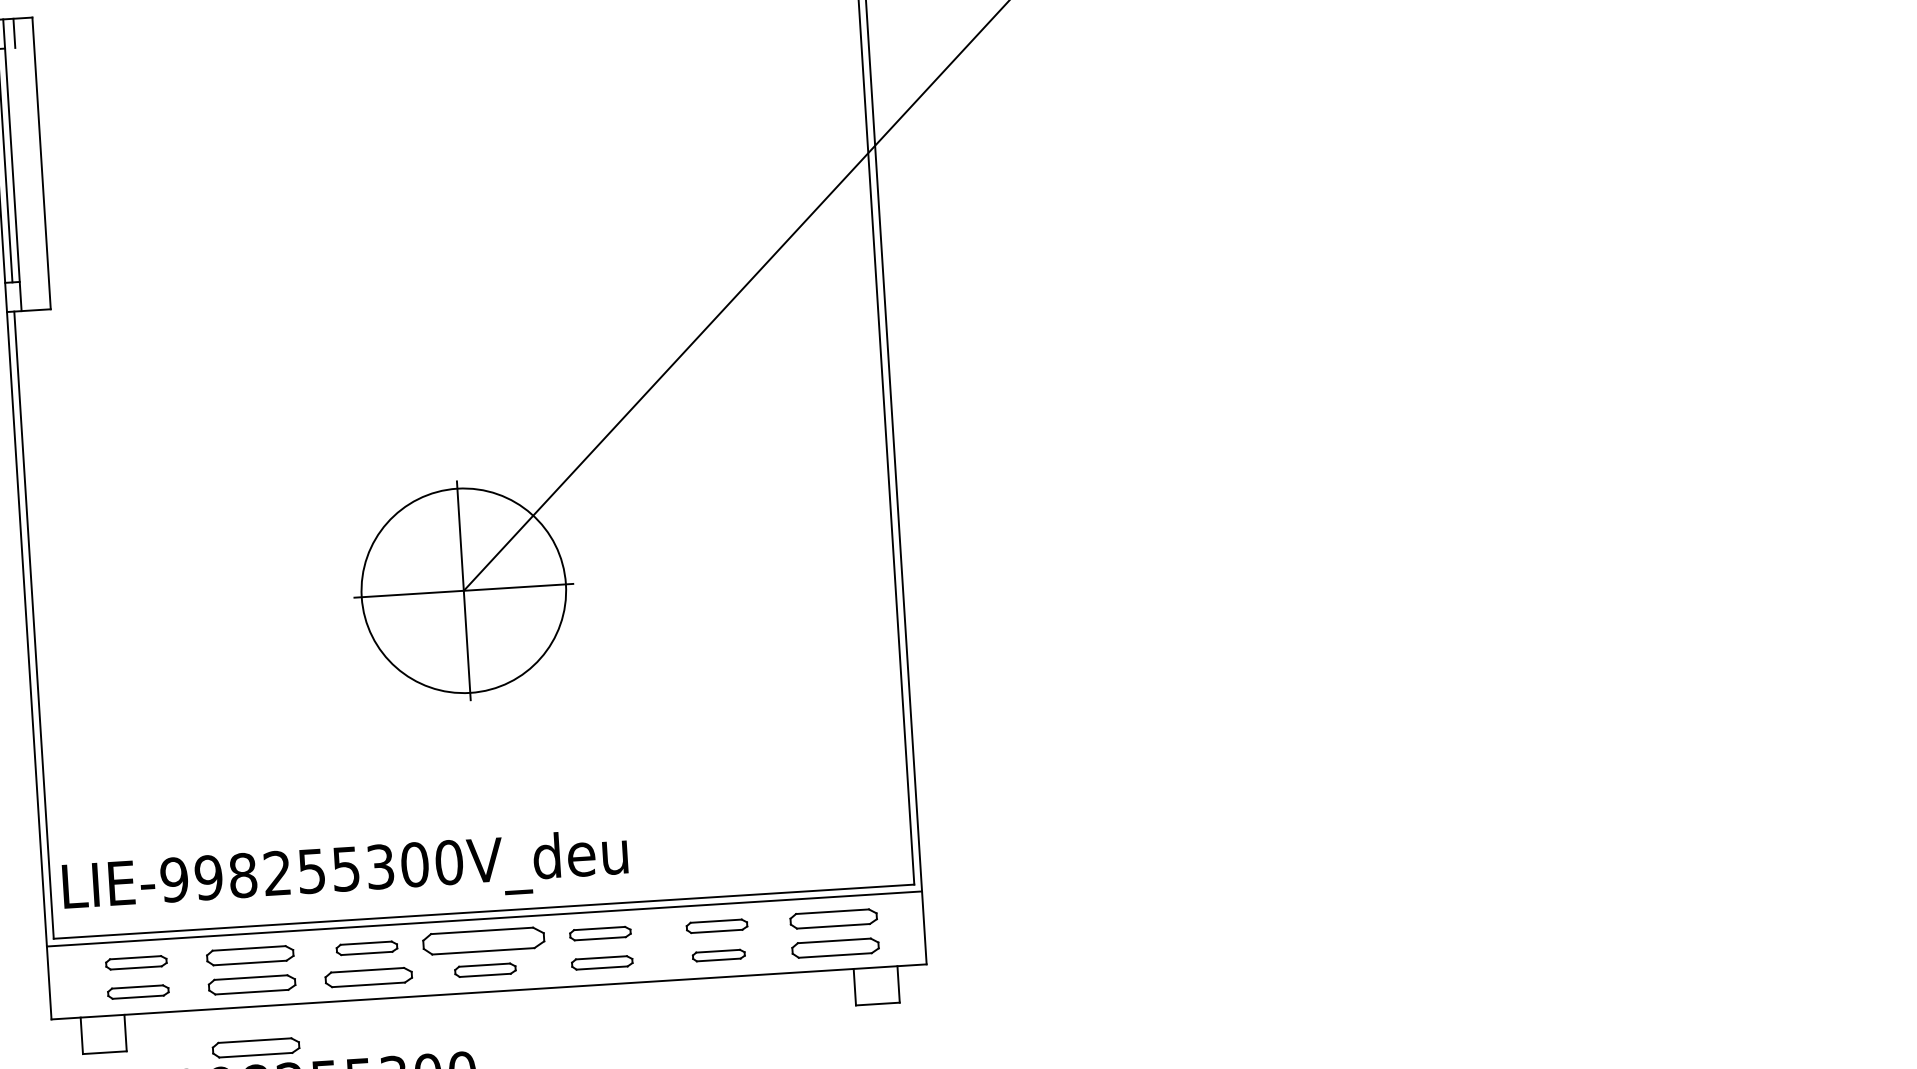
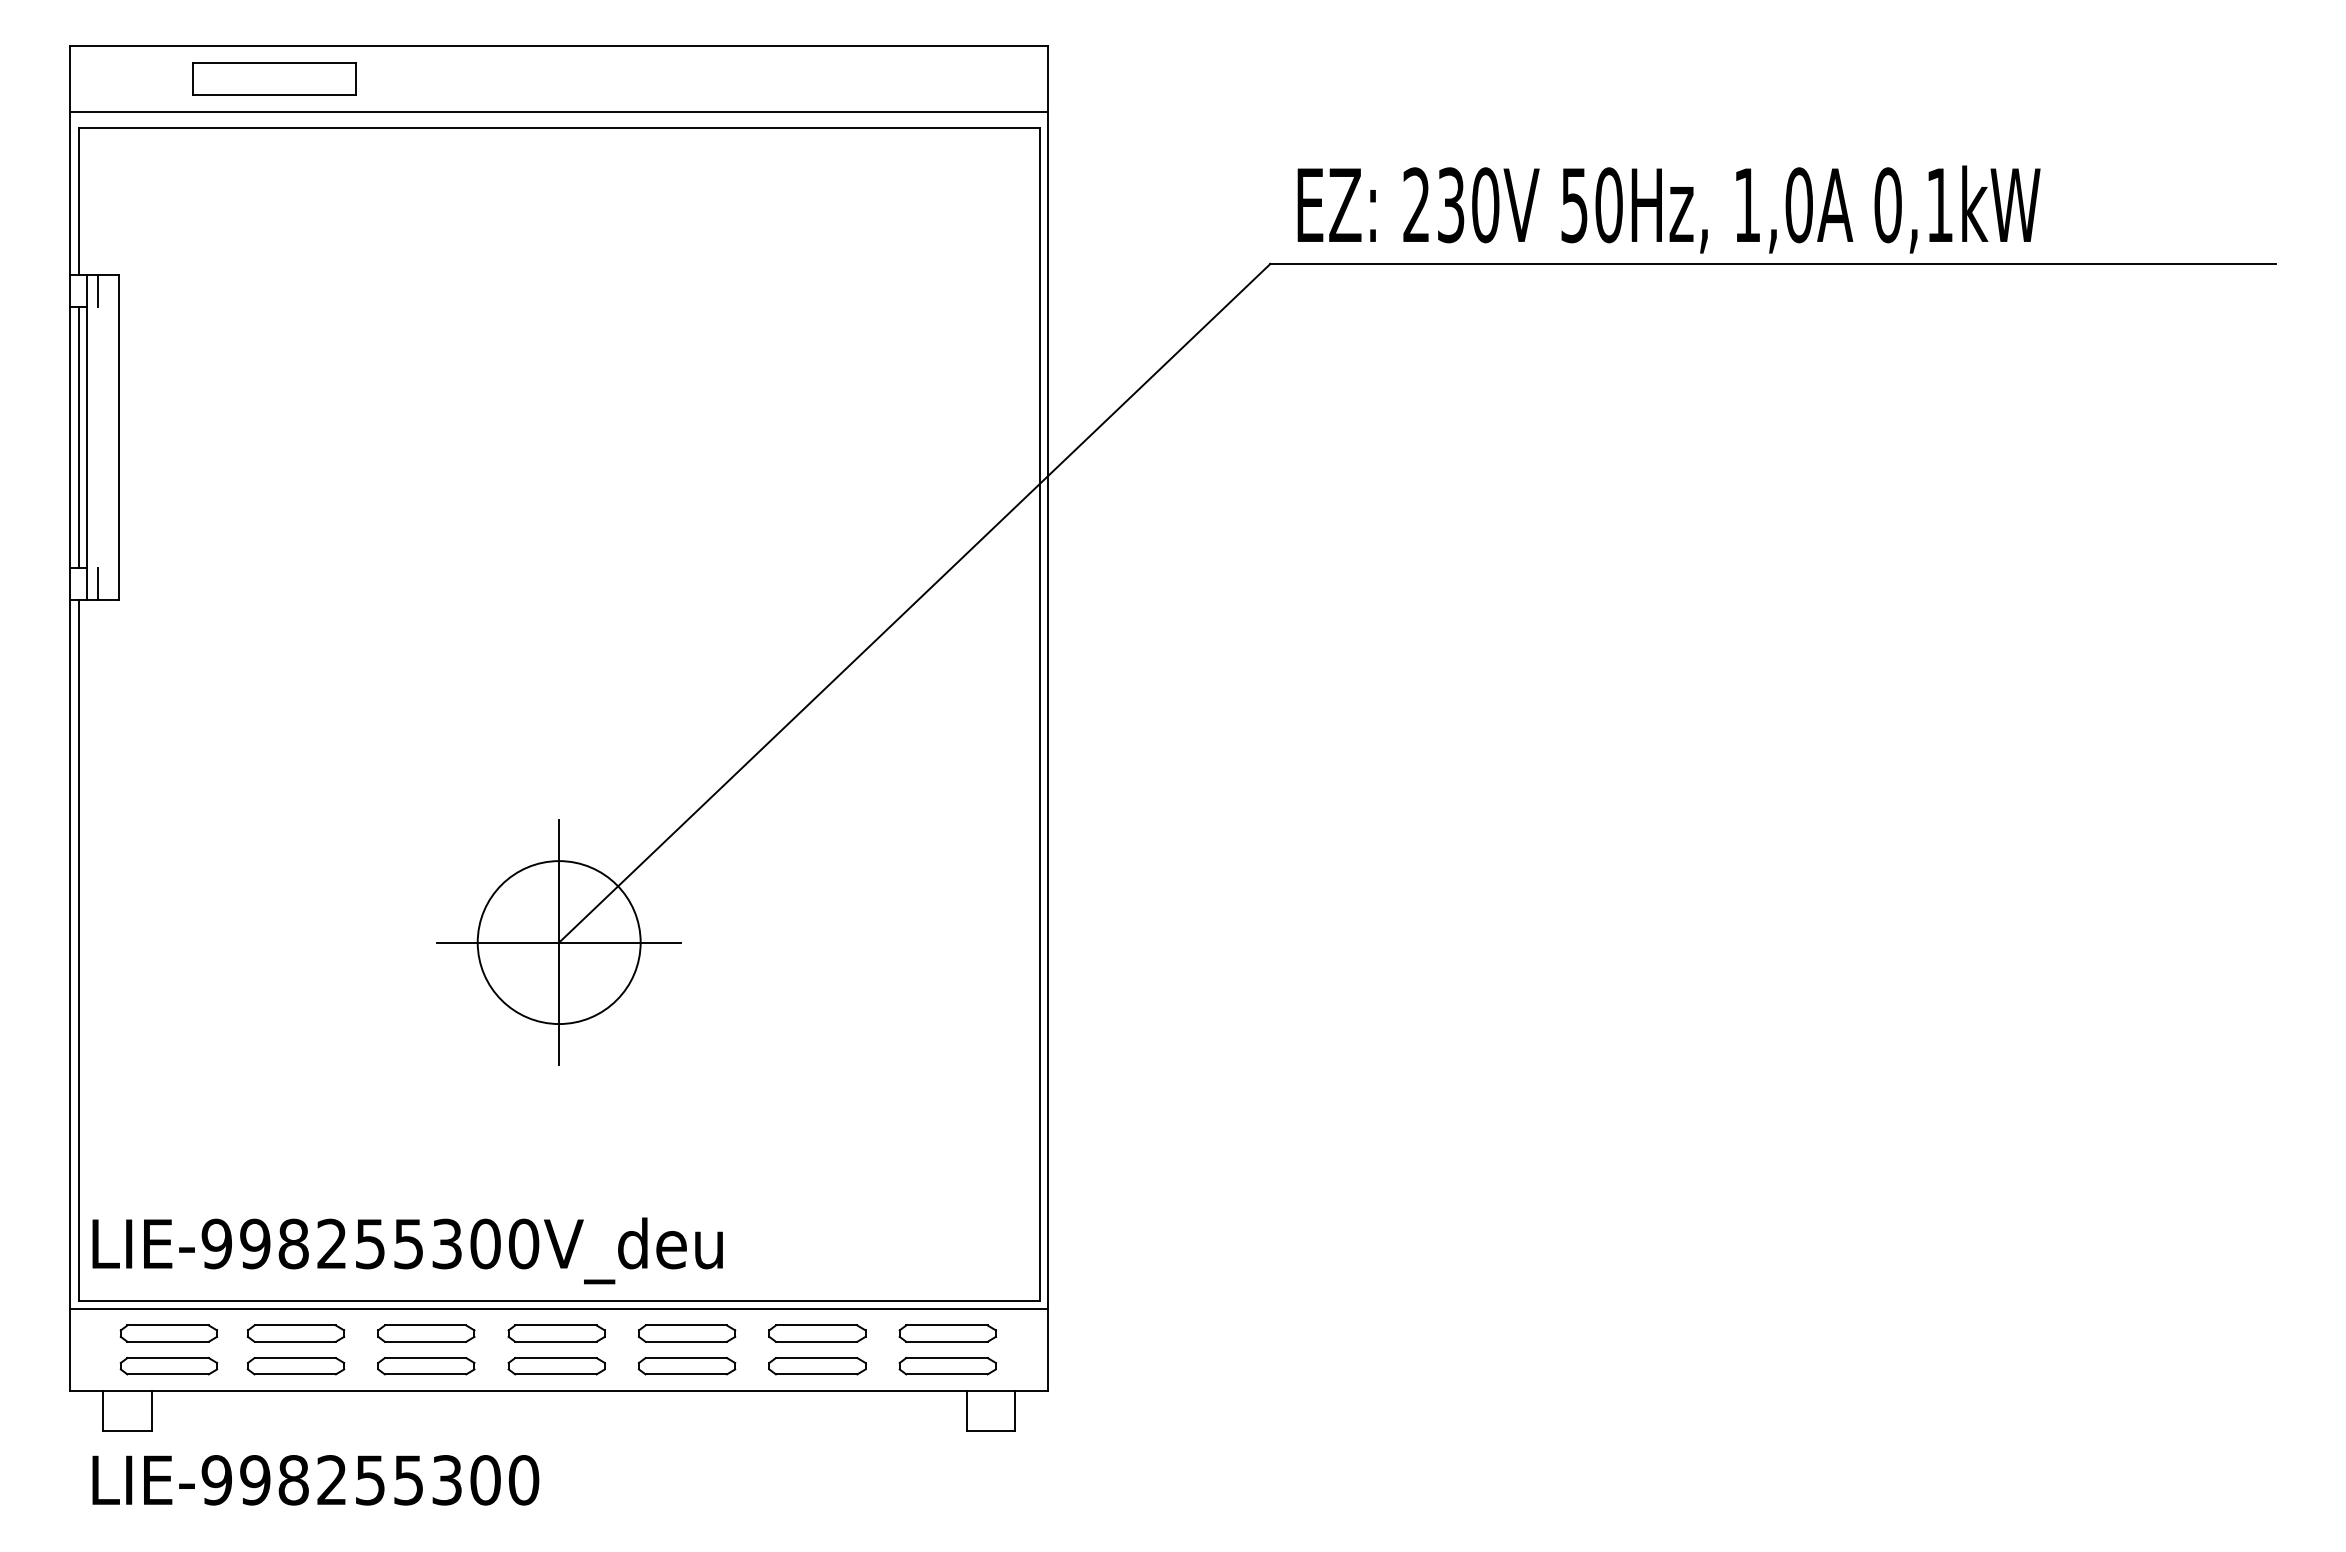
line: (31, 295) -> (98, 583), added
circle: (463, 590) -> (558, 942), size x0.71
part: (717, 926) -> (817, 1333), size x1.43
part: (600, 933) -> (687, 1333), size x1.43
part: (483, 940) -> (556, 1333), size x0.71
part: (367, 948) -> (426, 1333), size x1.43
part: (718, 955) -> (817, 1366), size x1.67
part: (136, 962) -> (168, 1333), size x1.43
part: (602, 963) -> (687, 1366), size x1.43
part: (485, 970) -> (556, 1366), size x1.43
part: (137, 992) -> (168, 1366), size x1.43
part: (255, 1047) -> (295, 1436), removed

